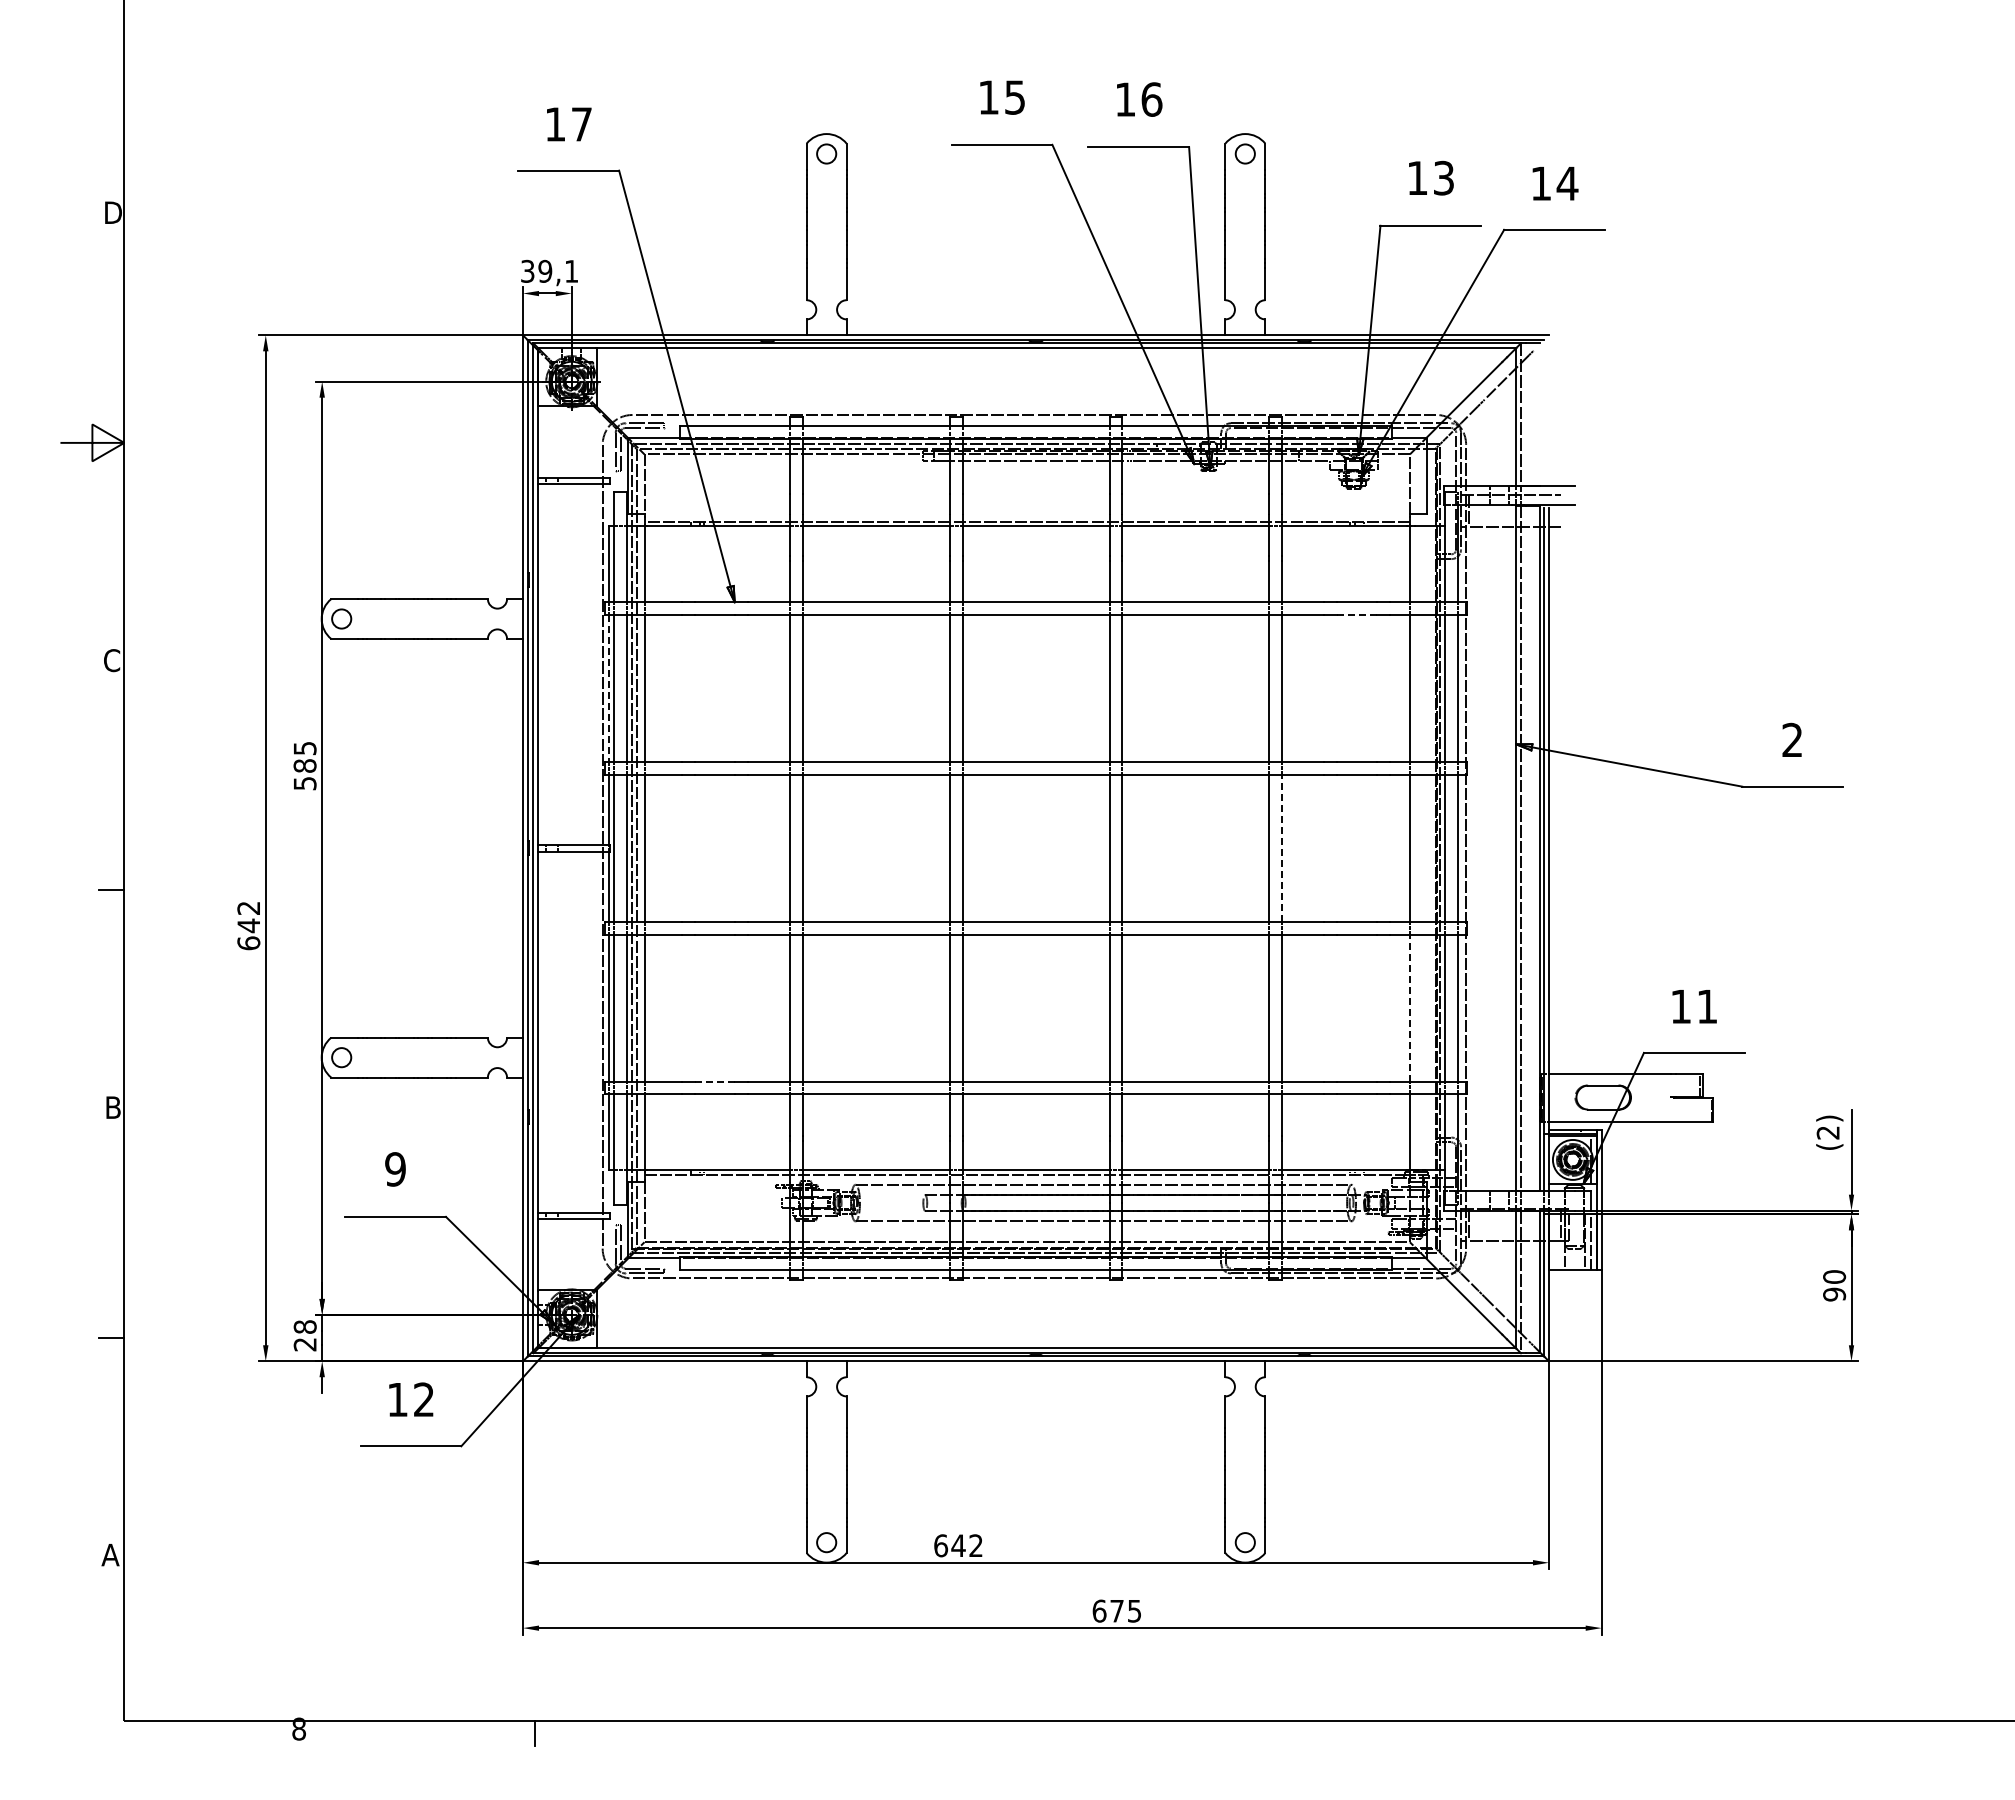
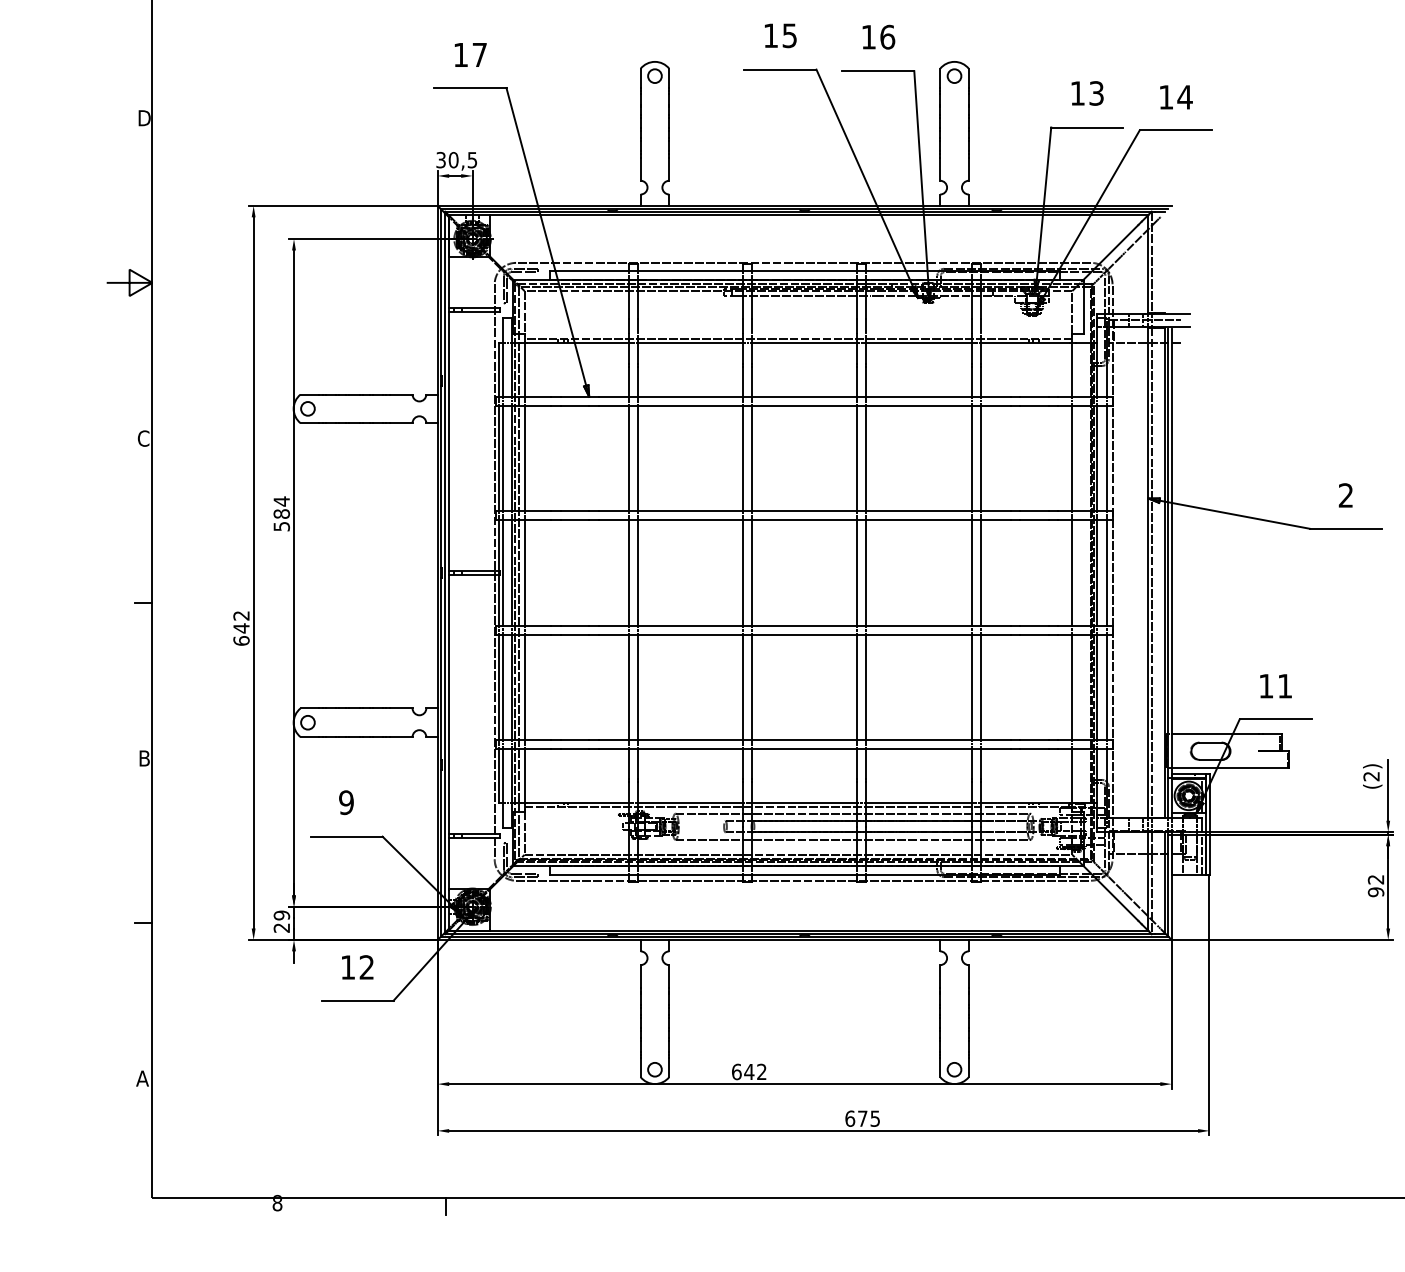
text: (558, 271) -> (463, 160), 39,1 -> 30,5
line: (1357, 615) -> (1034, 406), dashed -> solid
line: (609, 688) -> (499, 458), dashed -> solid
text: (305, 748) -> (282, 501), 585 -> 584
line: (1282, 848) -> (981, 573), dashed -> solid
line: (1409, 1008) -> (1071, 687), dashed -> solid
line: (714, 1081) -> (574, 739), dashed -> solid
text: (1834, 1276) -> (1376, 879), 90 -> 92
text: (304, 1326) -> (281, 915), 28 -> 29

